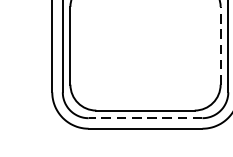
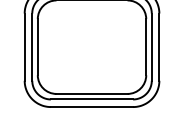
line: (220, 44) -> (146, 46), dashed -> solid
line: (144, 118) -> (91, 99), dashed -> solid

